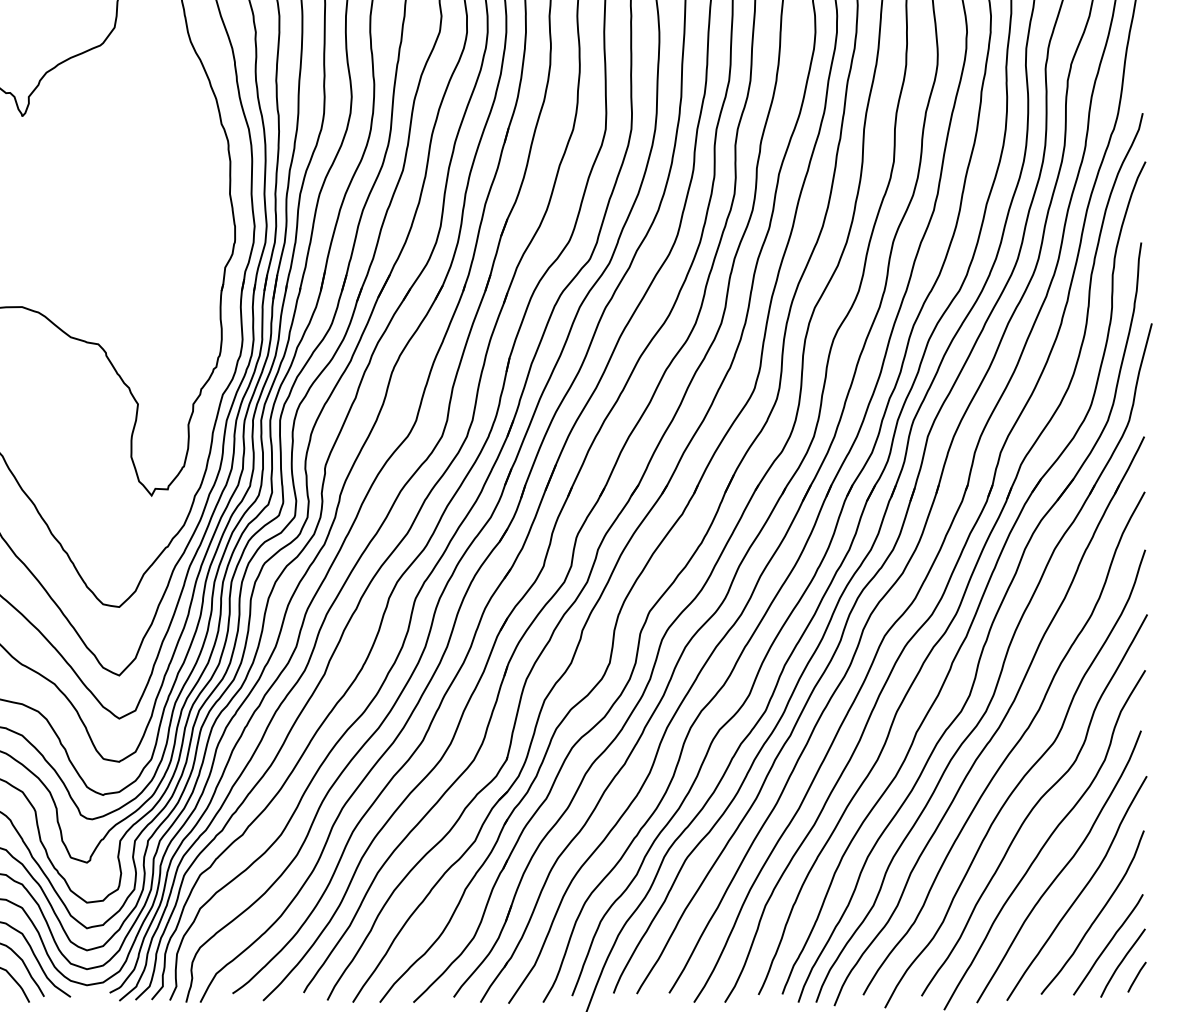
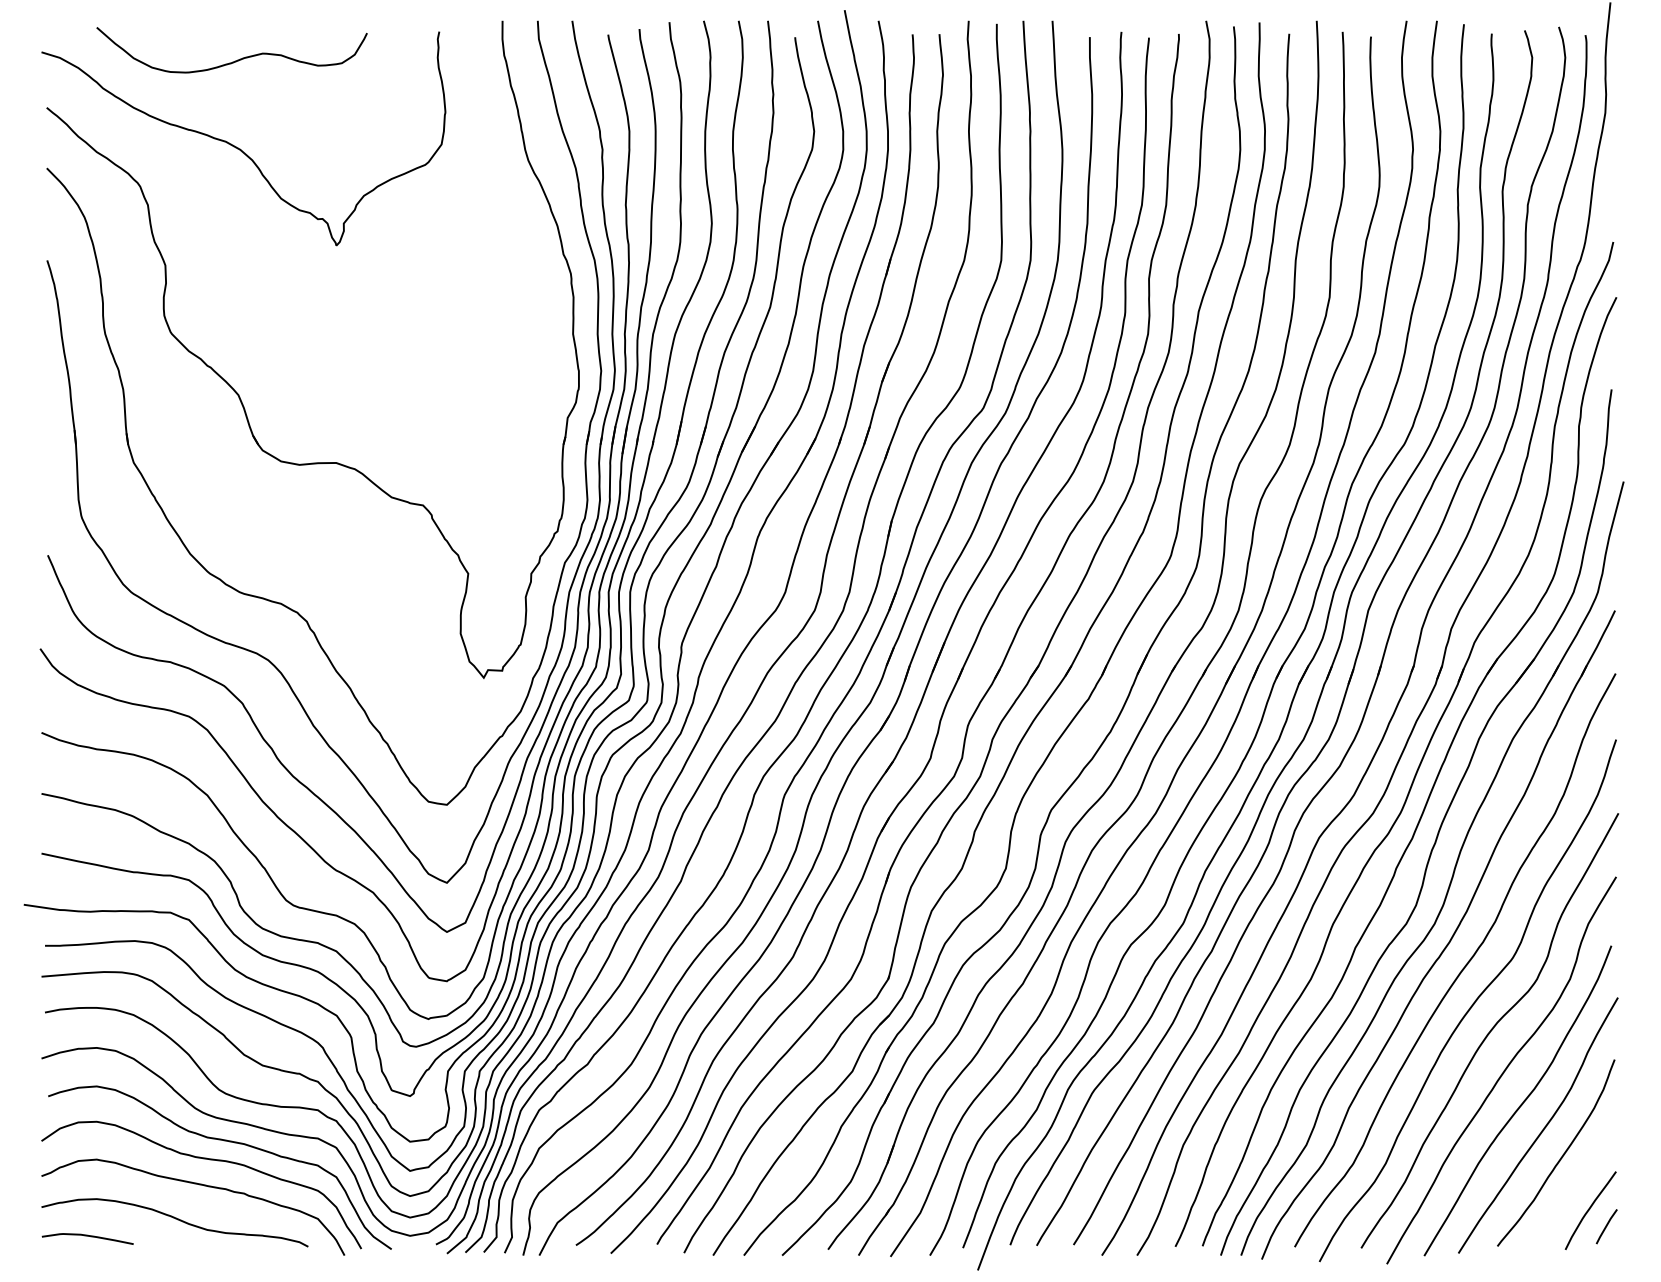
curve: (1107, 944) -> (1573, 1189), removed

